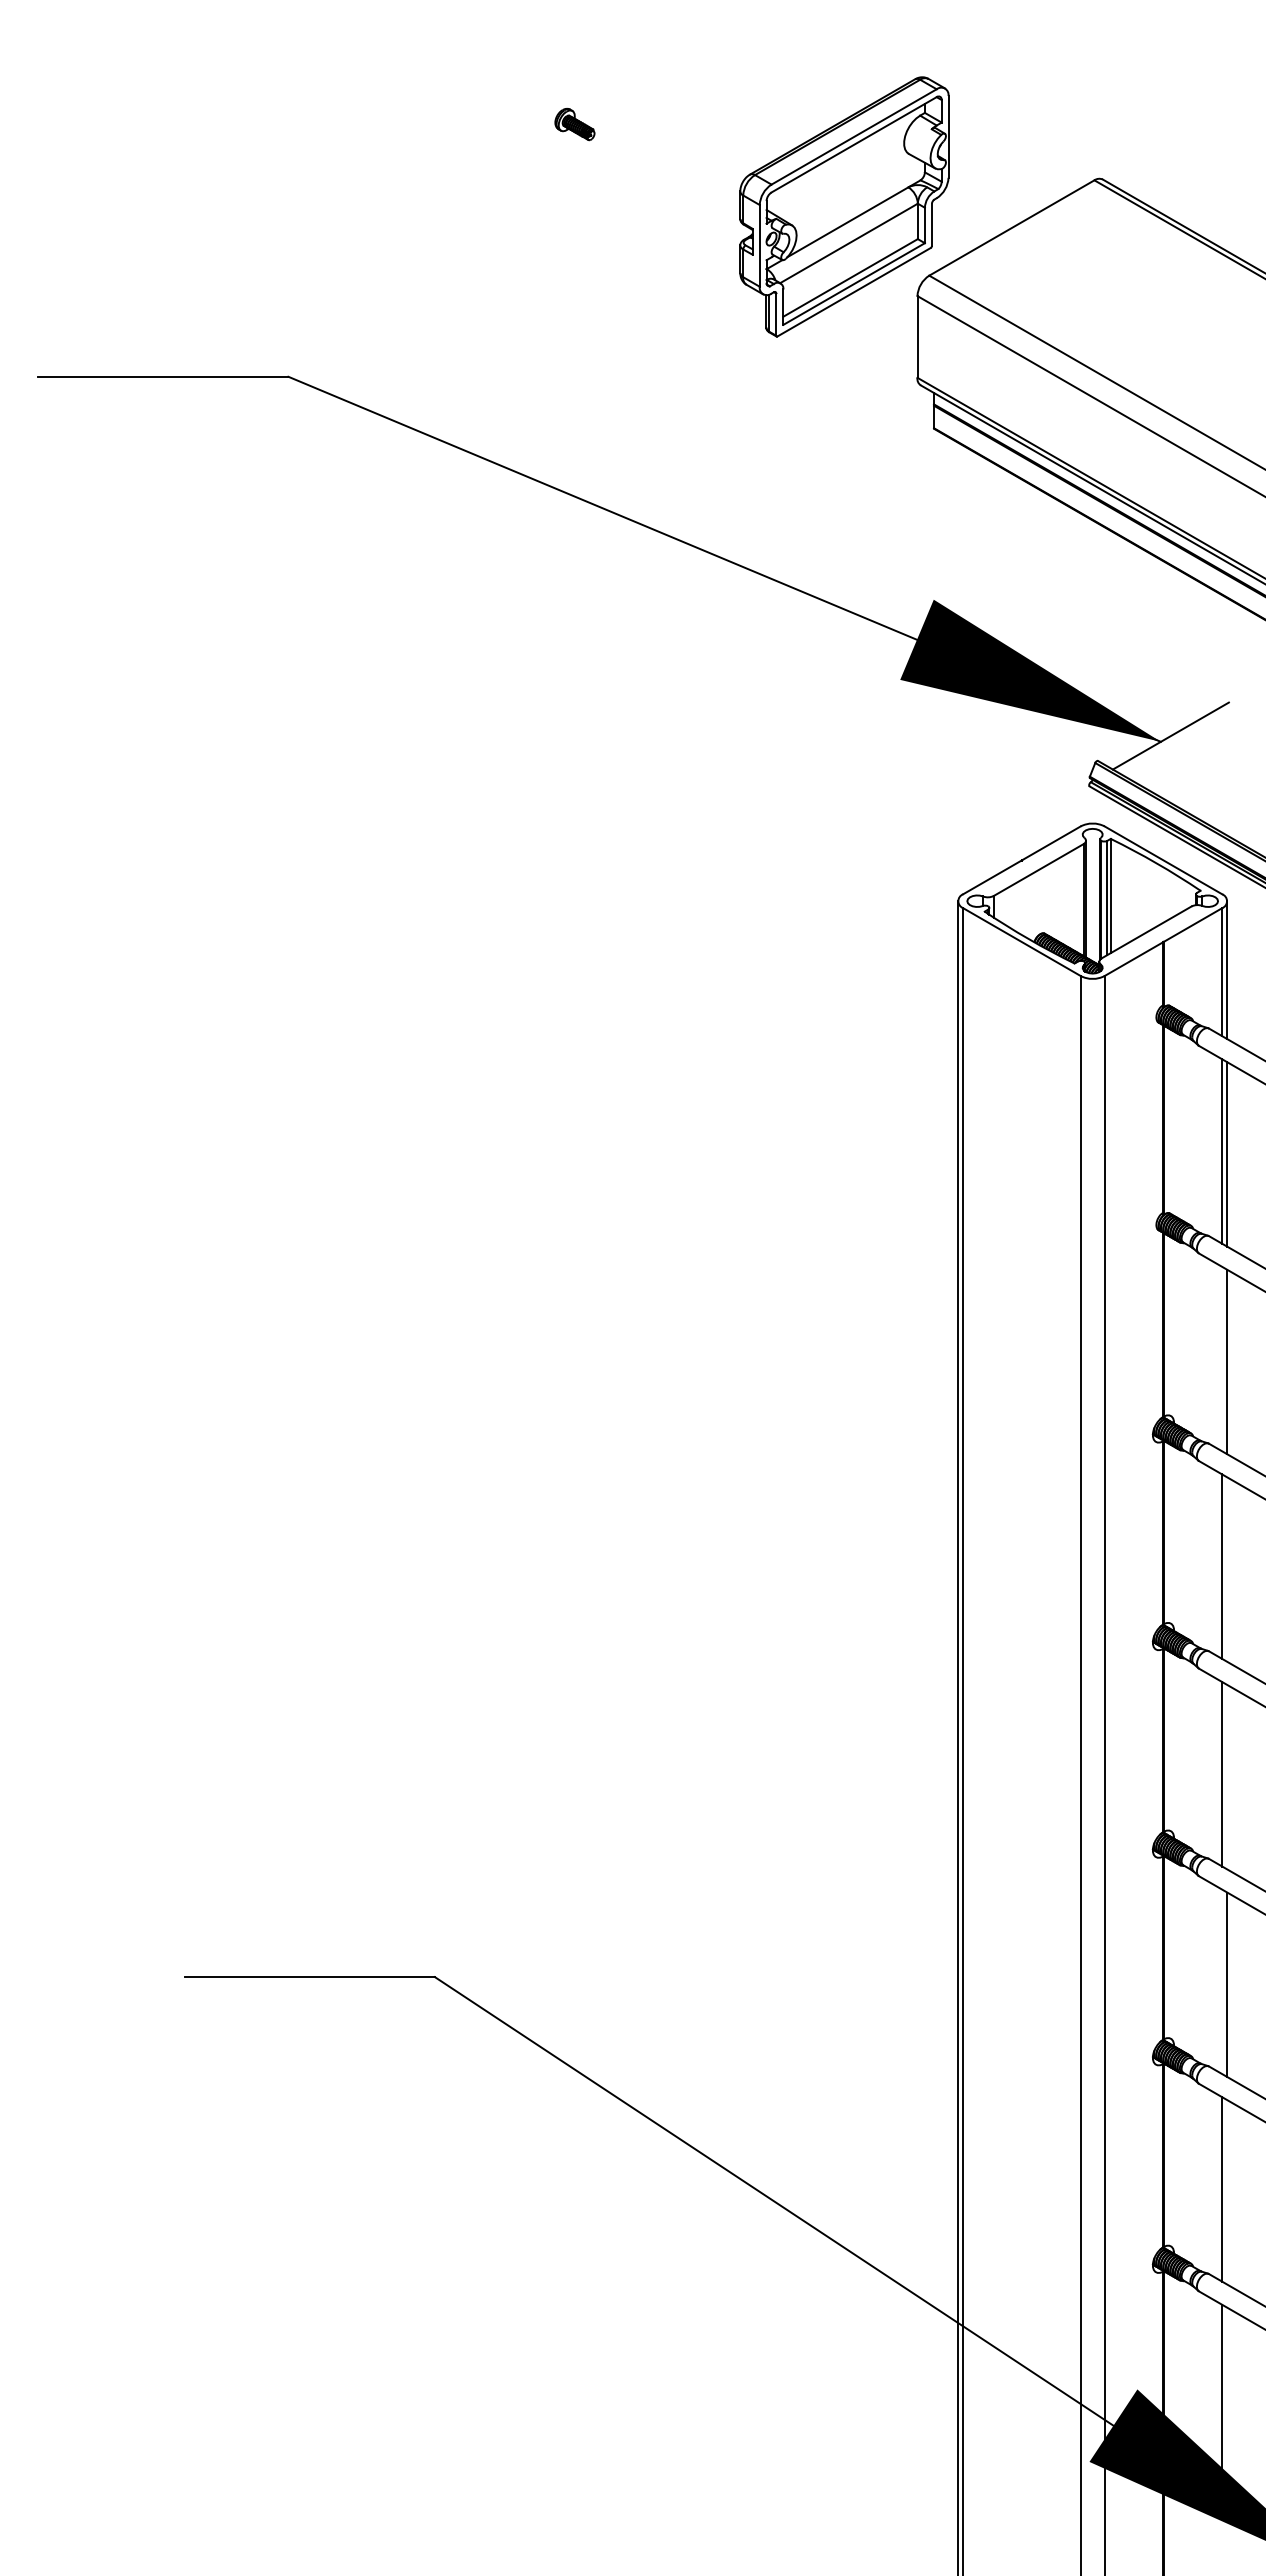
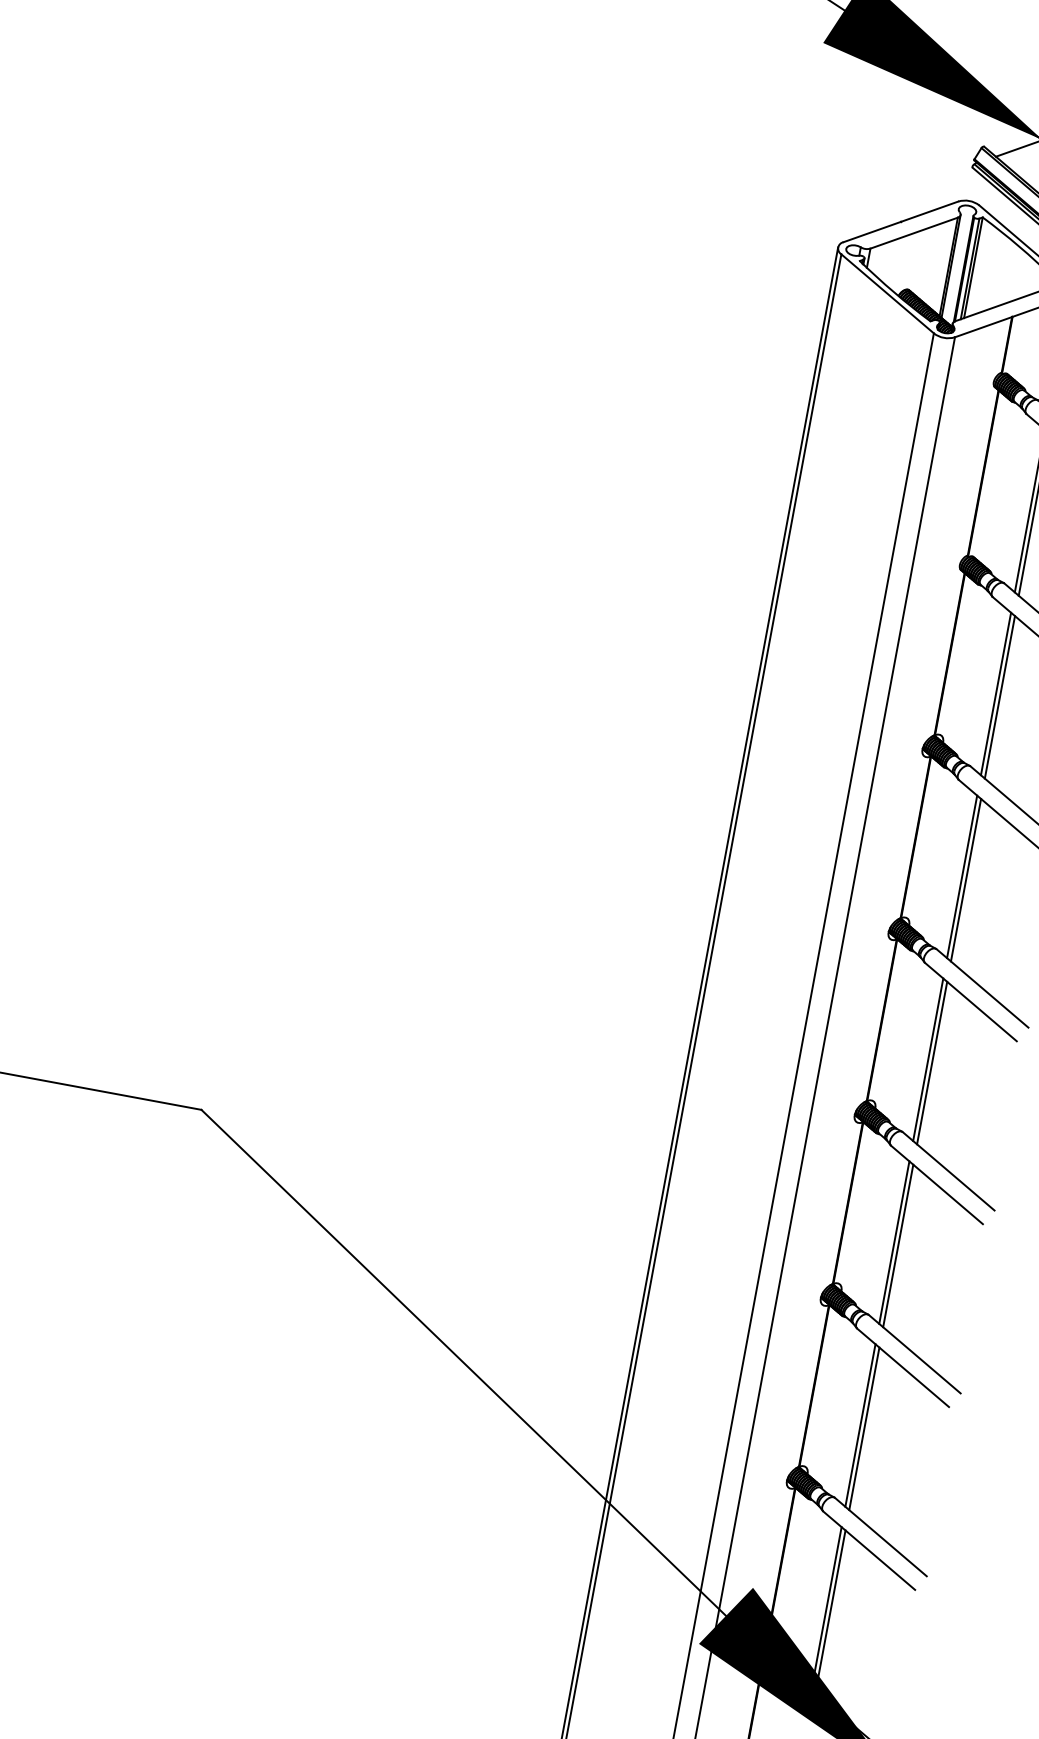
line: (1222, 1358) -> (996, 693), added
line: (1227, 1569) -> (966, 880), added
line: (1227, 1776) -> (932, 1062), added
line: (1222, 1981) -> (894, 1242), added
line: (1227, 2192) -> (864, 1429), added
line: (1227, 2399) -> (830, 1611), added

